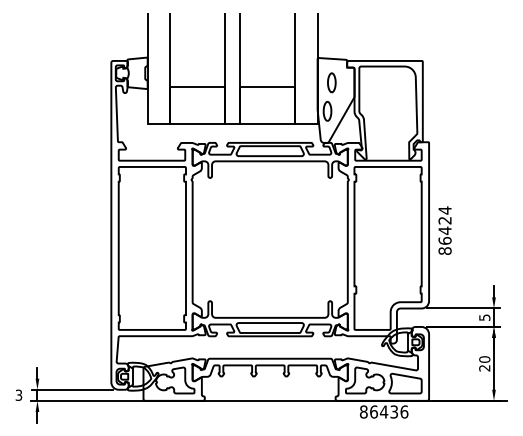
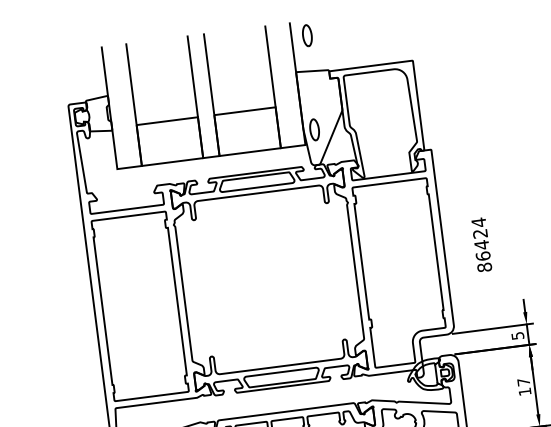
part: (331, 82) -> (306, 35), moved
text: (444, 230) -> (481, 244), moved
text: (484, 363) -> (524, 386), 20 -> 17

